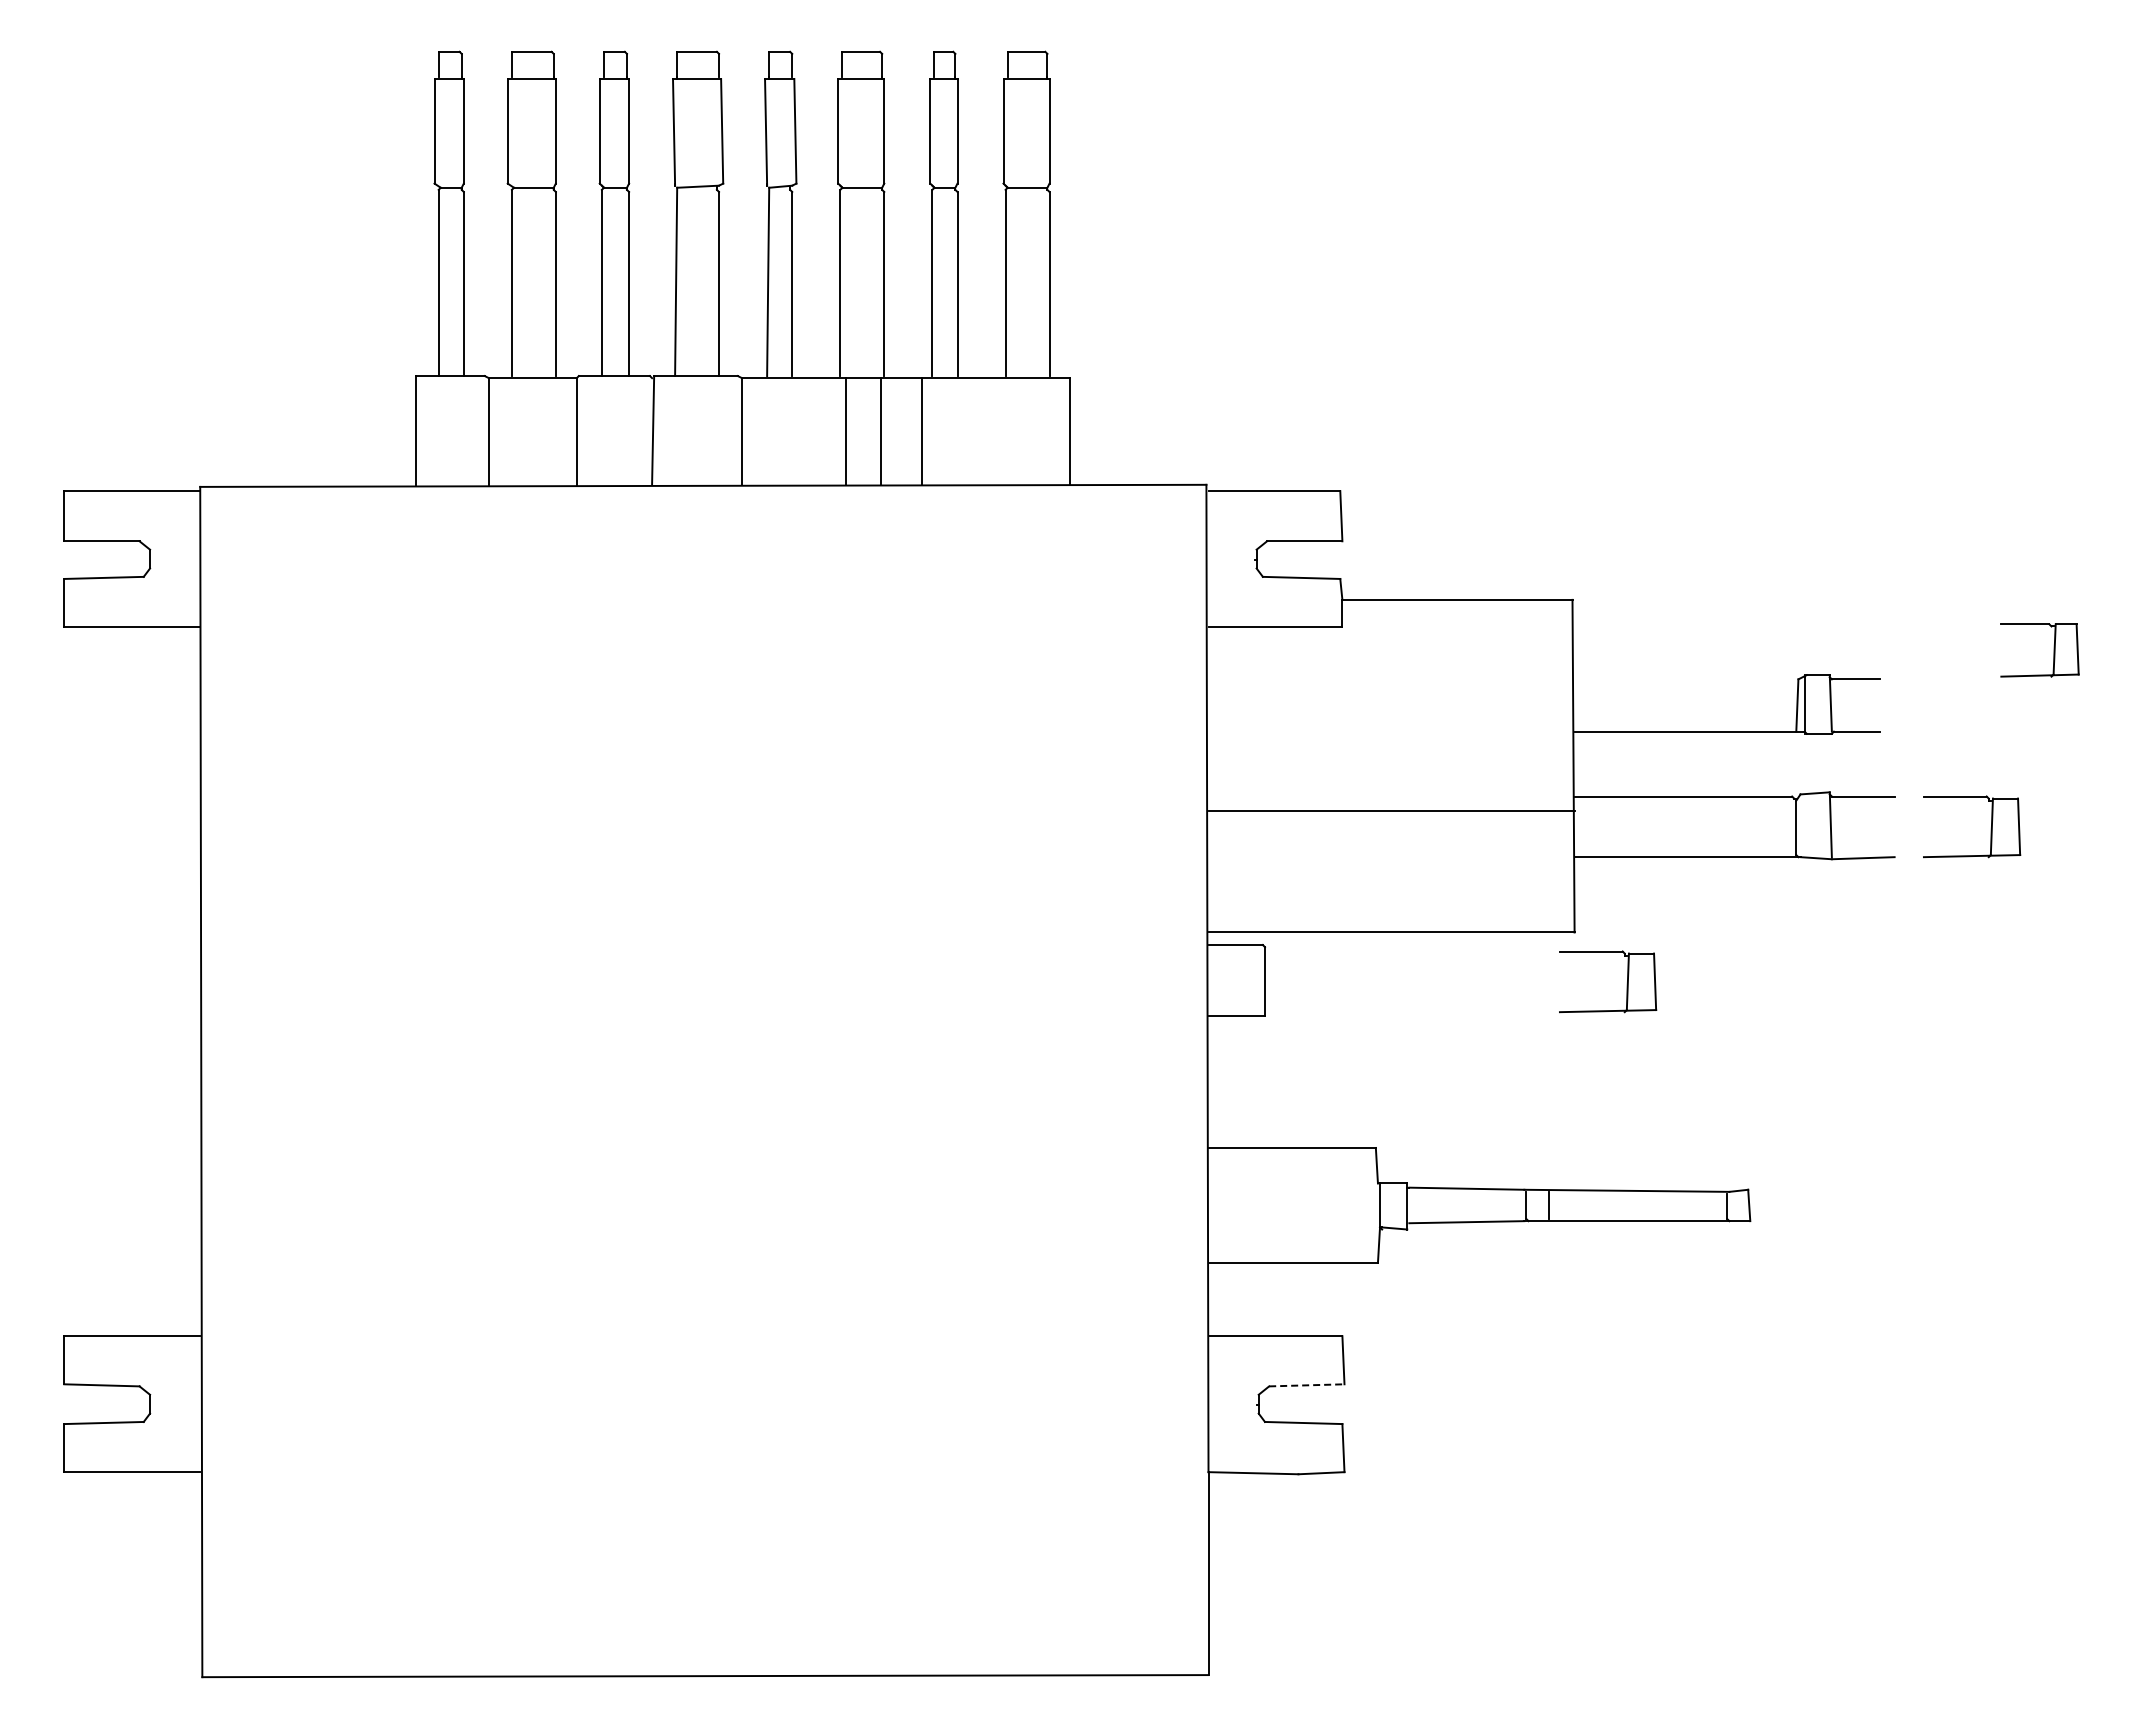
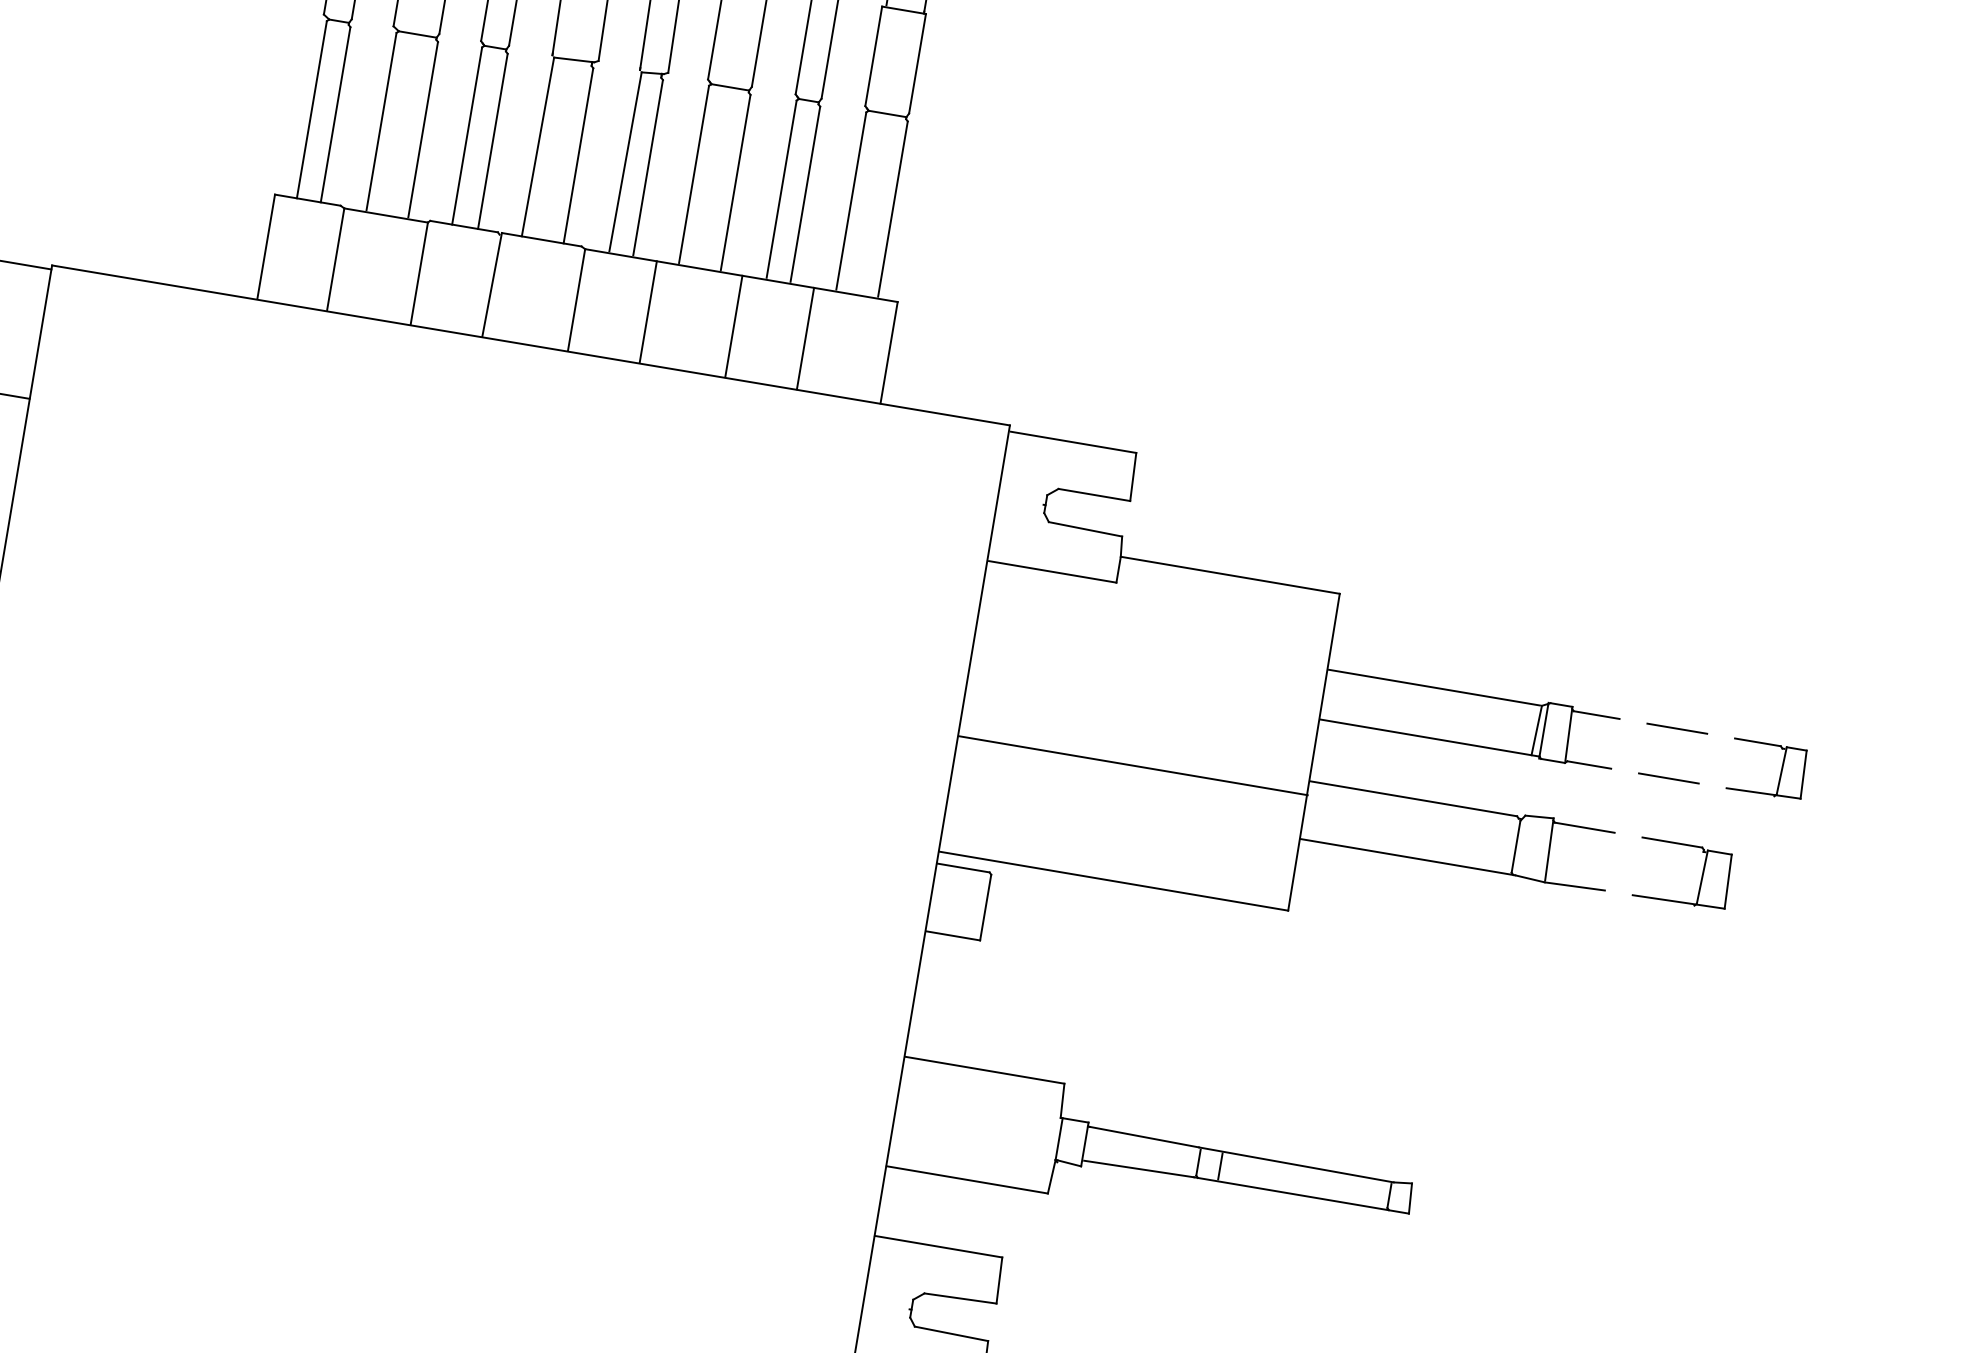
line: (846, 431) -> (734, 326), moved
line: (881, 431) -> (648, 312), moved
line: (921, 431) -> (805, 338), moved
part: (2053, 650) -> (1780, 771), moved
line: (1940, 678) -> (1677, 727), added
line: (1685, 679) -> (1434, 687), added
line: (1940, 731) -> (1668, 778), added
part: (1626, 984) -> (1329, 968), removed
line: (1306, 1385) -> (960, 1298), dashed -> solid

